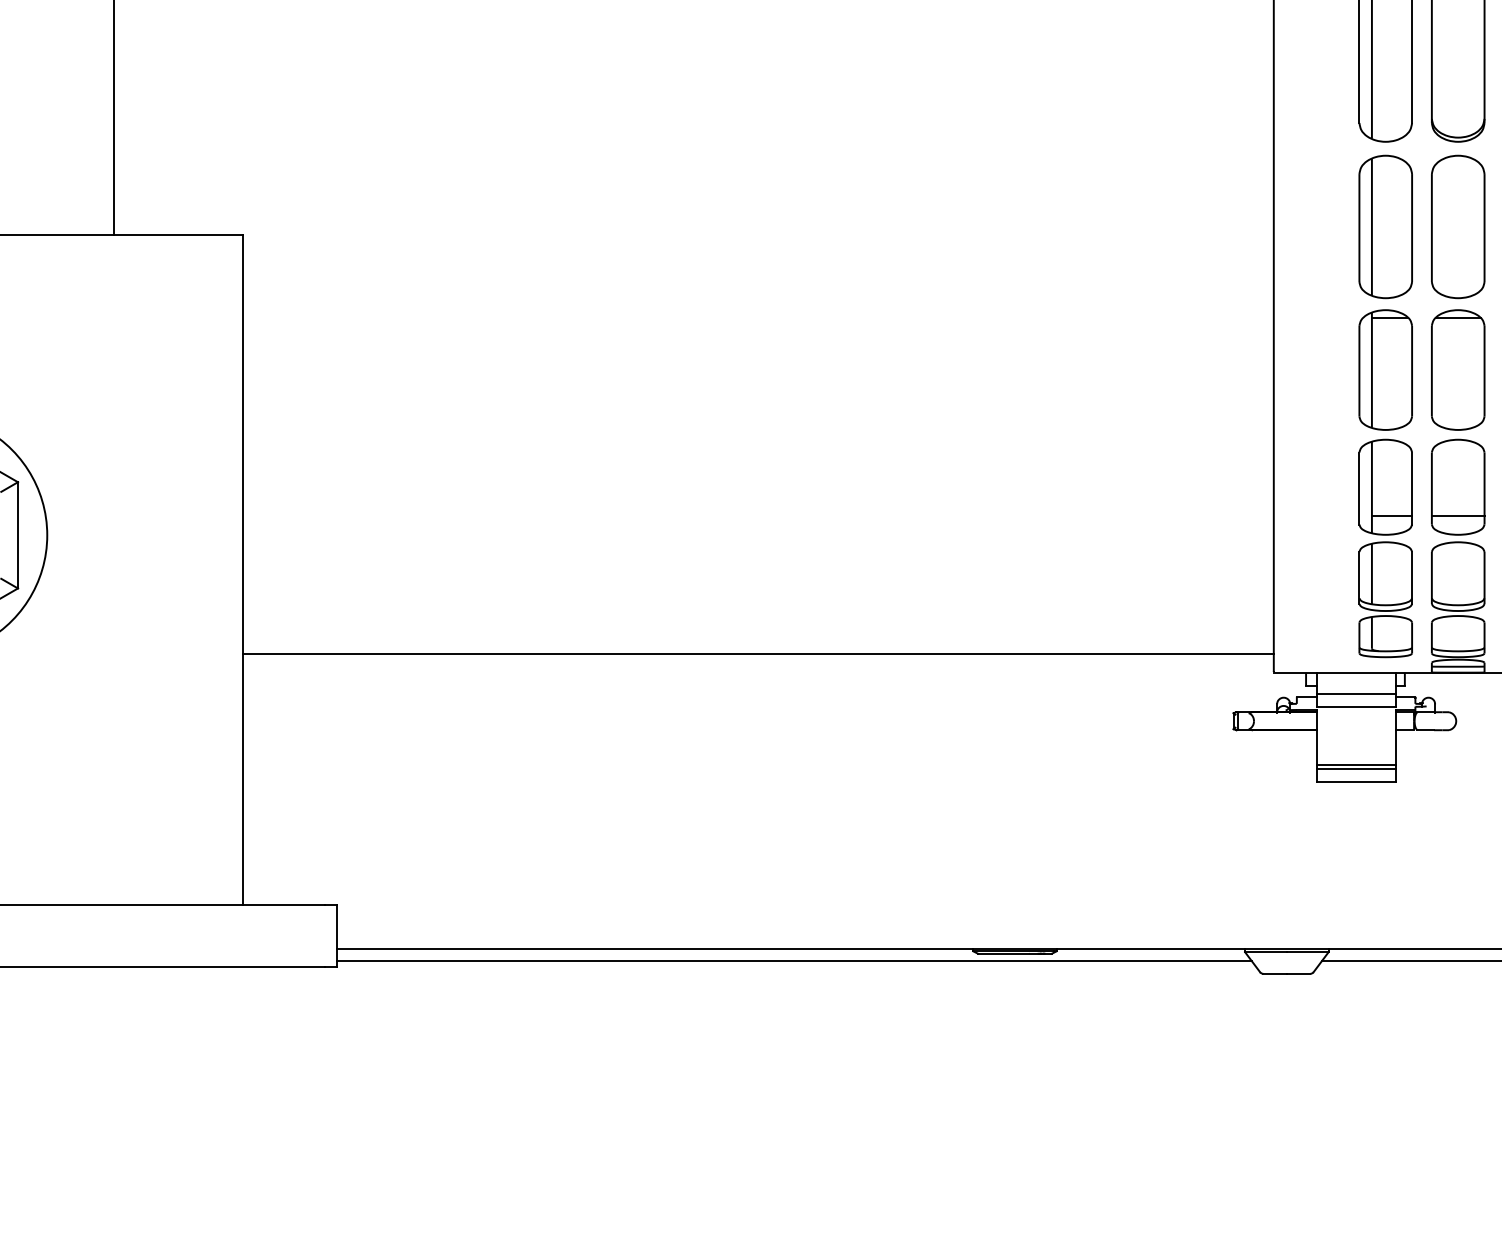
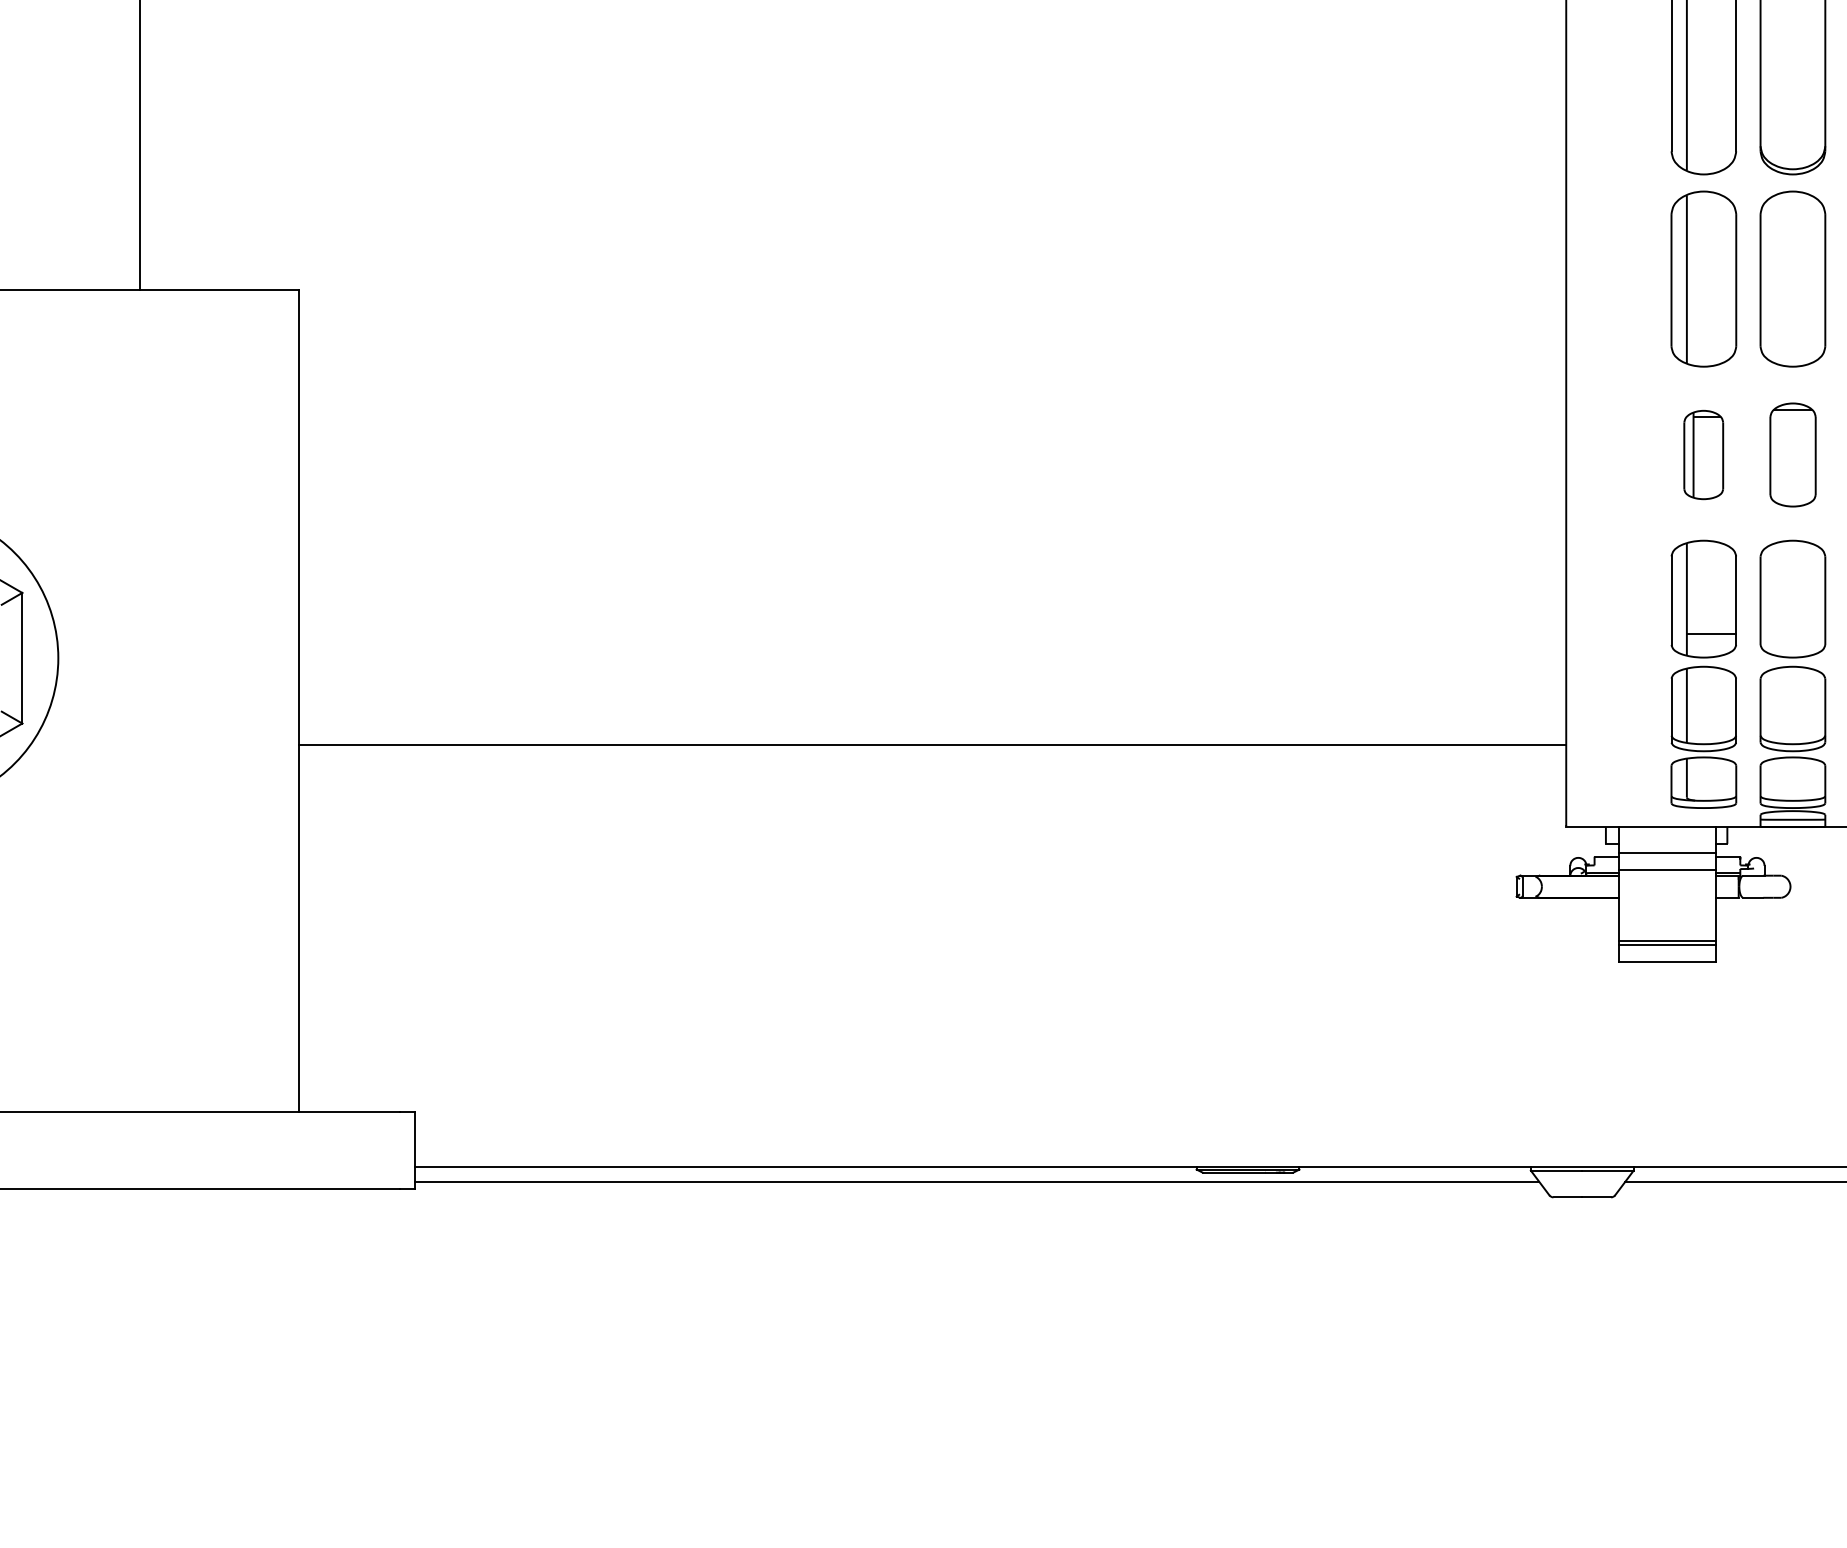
part: (1385, 369) -> (1703, 454), size x0.6
part: (1458, 369) -> (1793, 454), size x0.7
line: (1457, 515) -> (1792, 633), removed
line: (758, 653) -> (932, 744), moved

